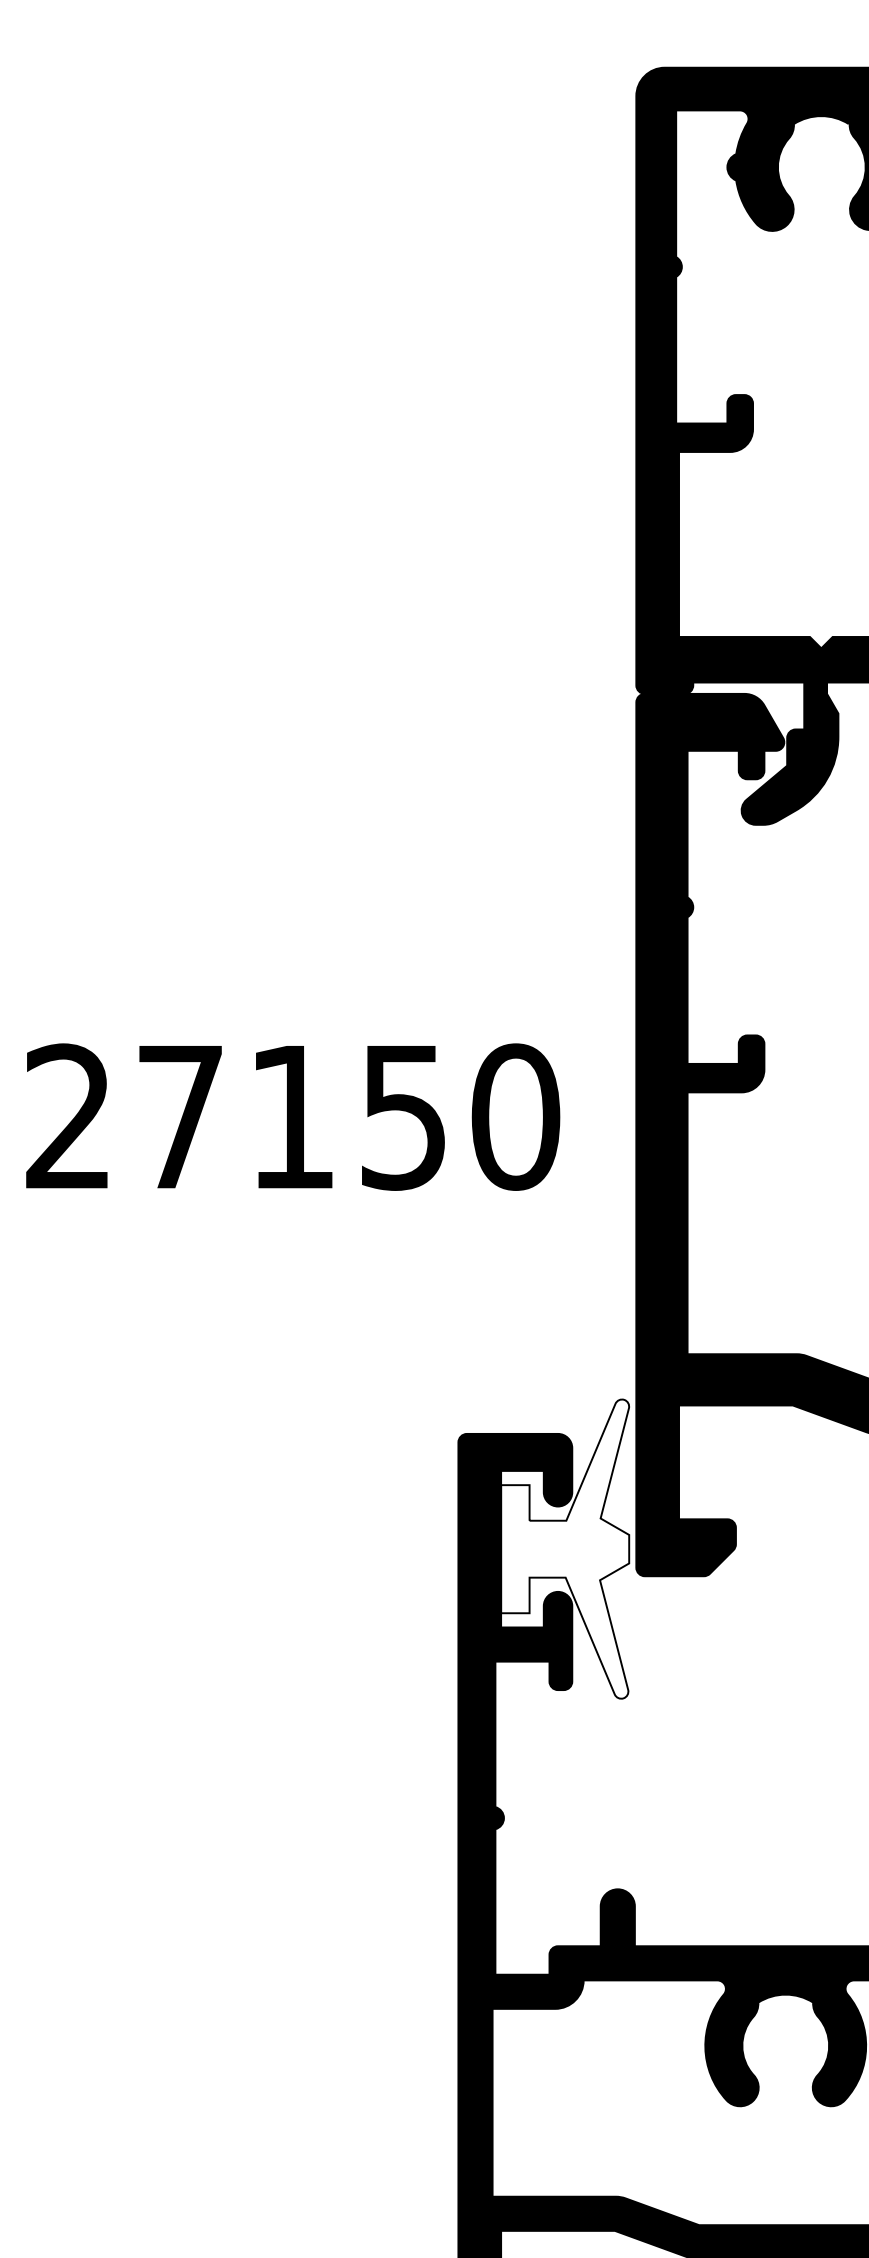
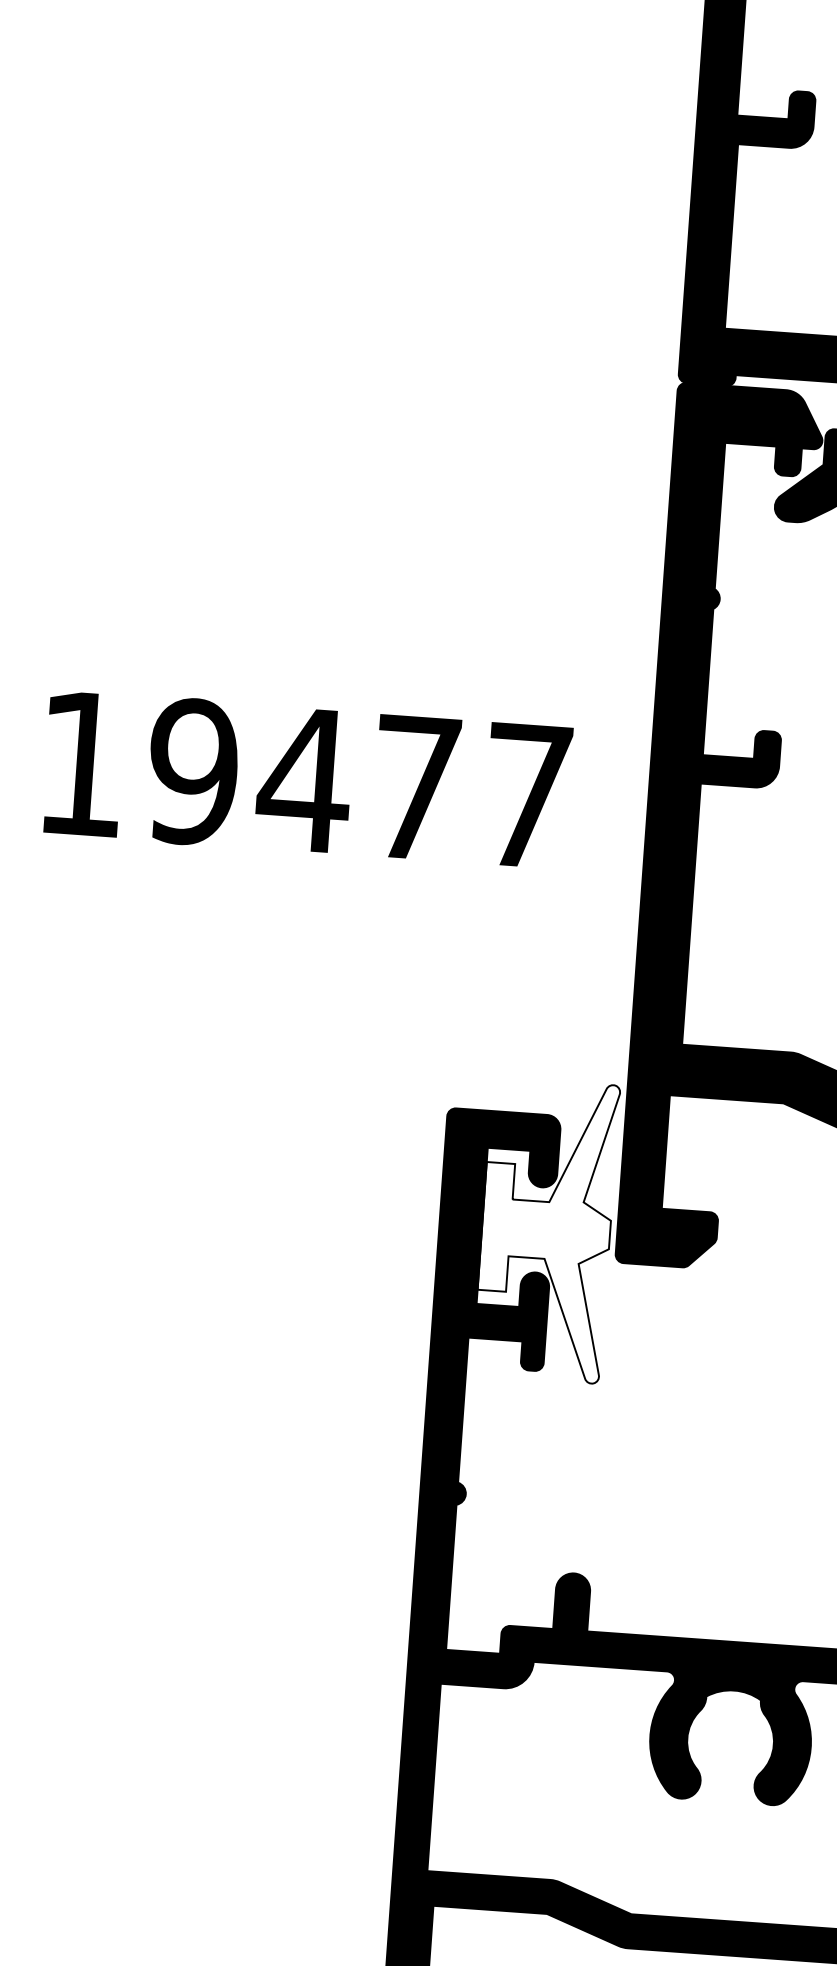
text: (293, 1116) -> (306, 779), 27150 -> 19477

